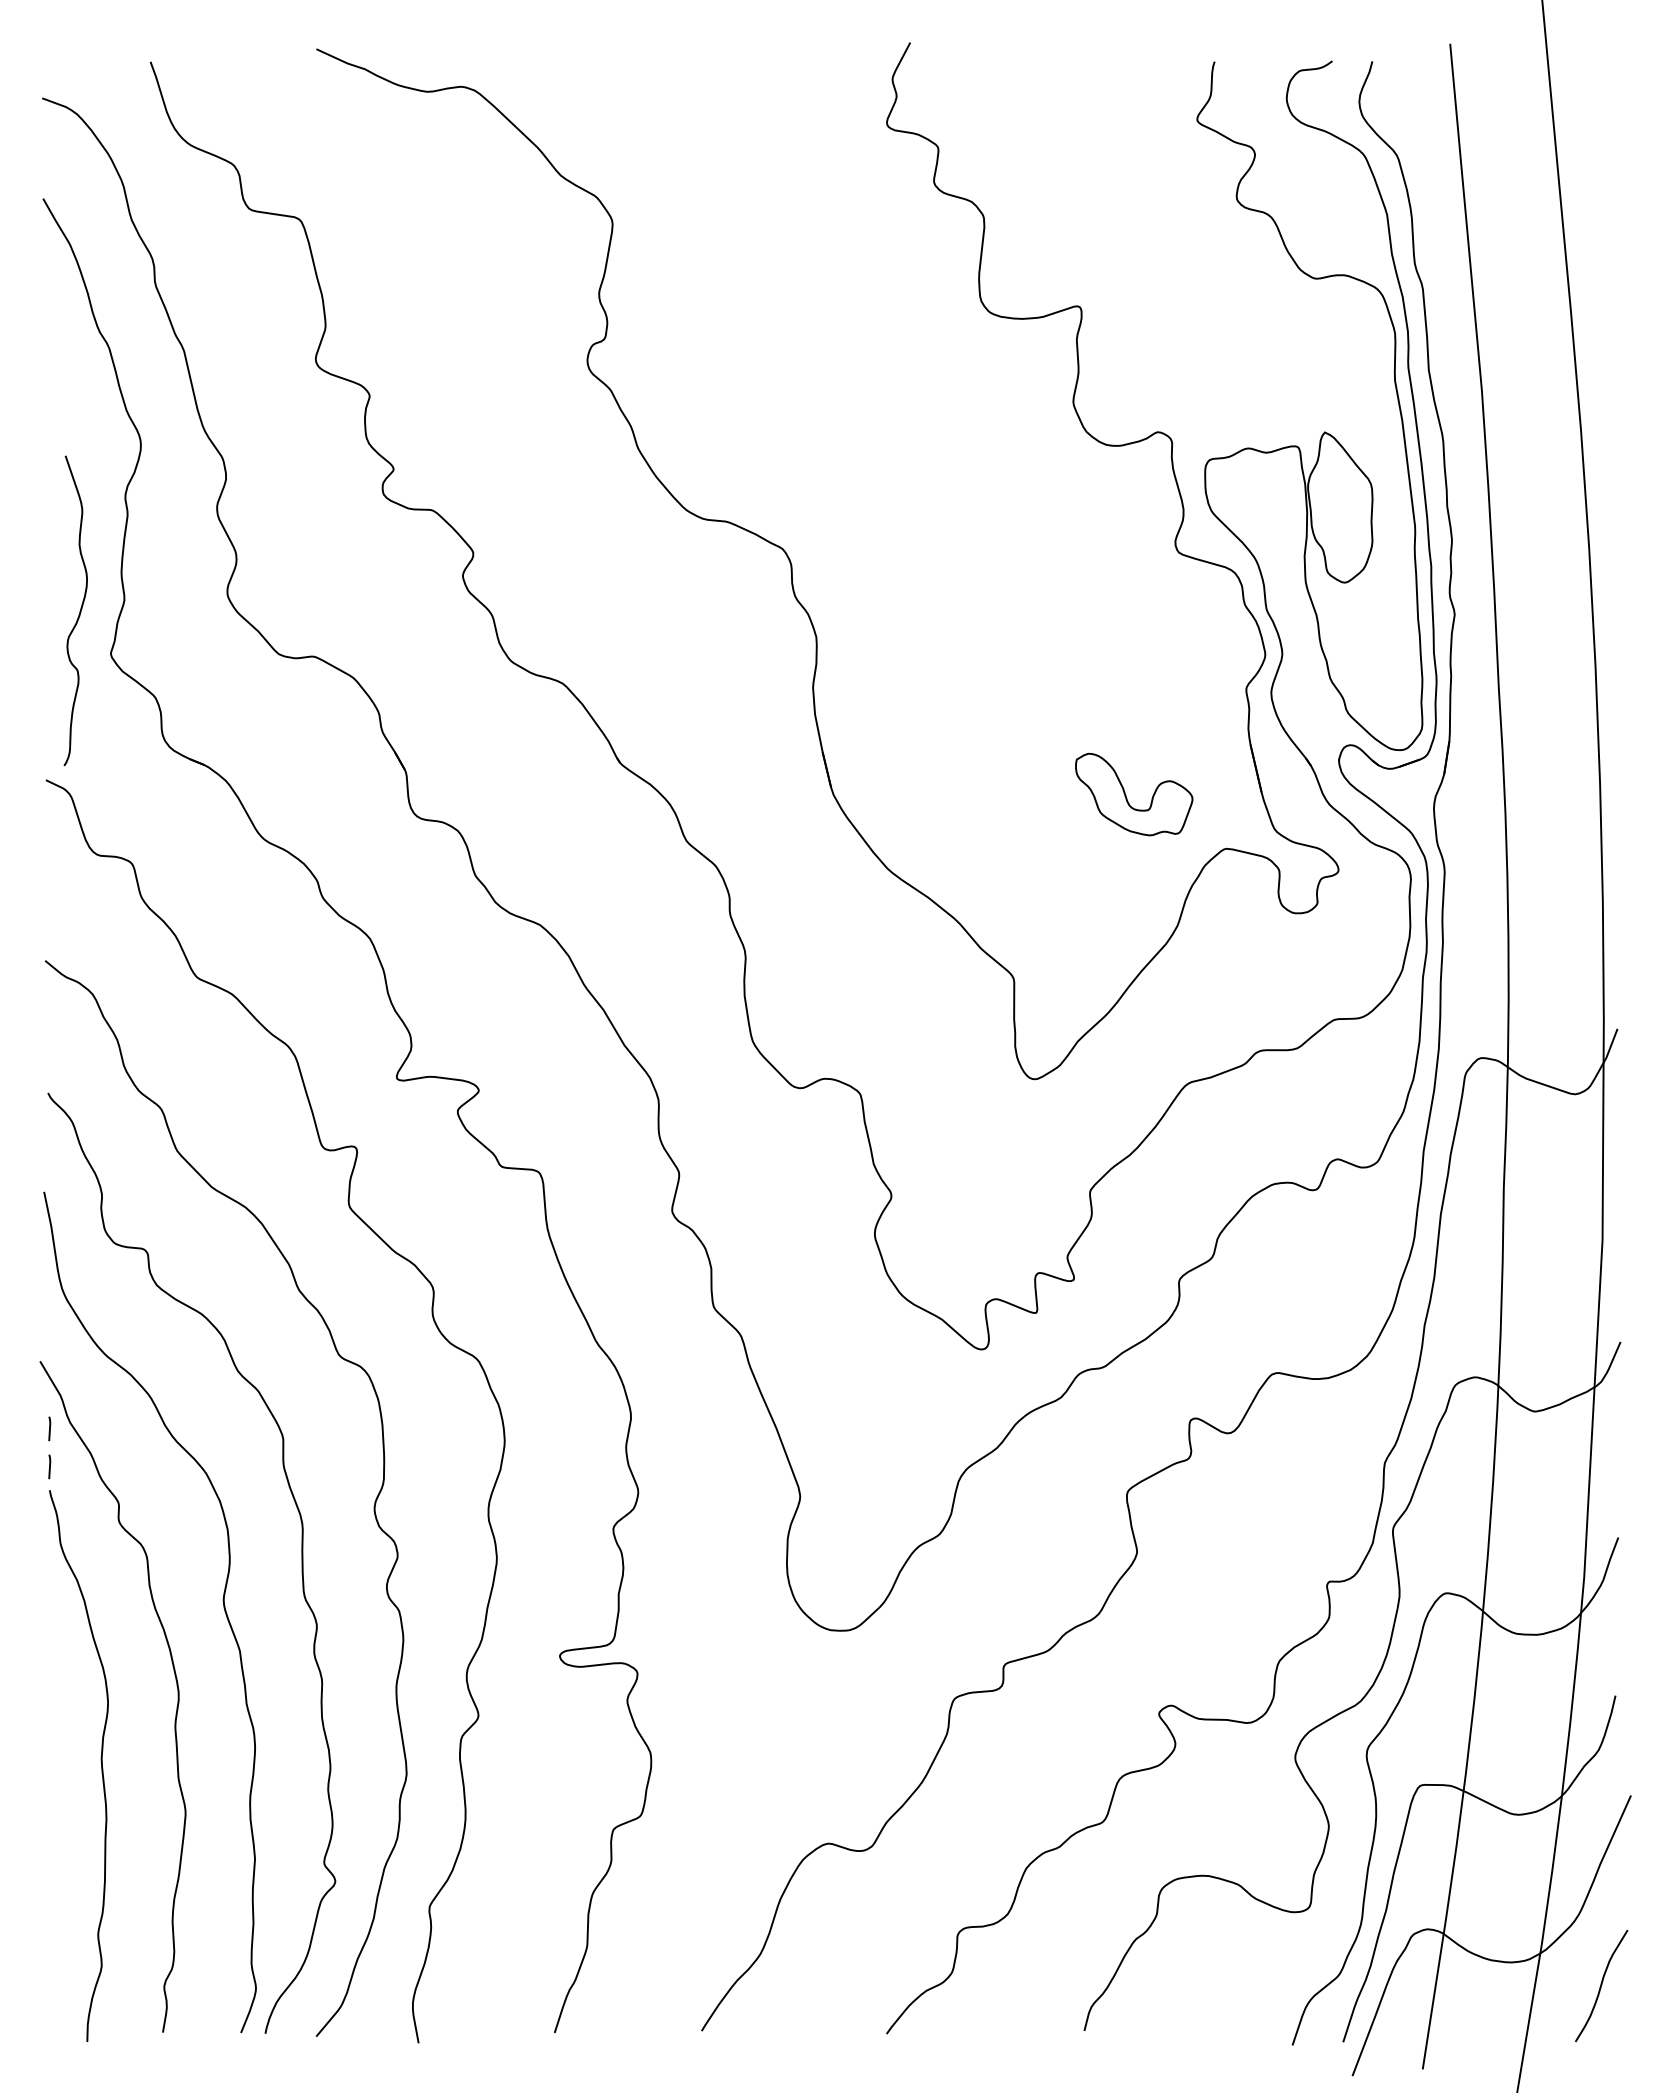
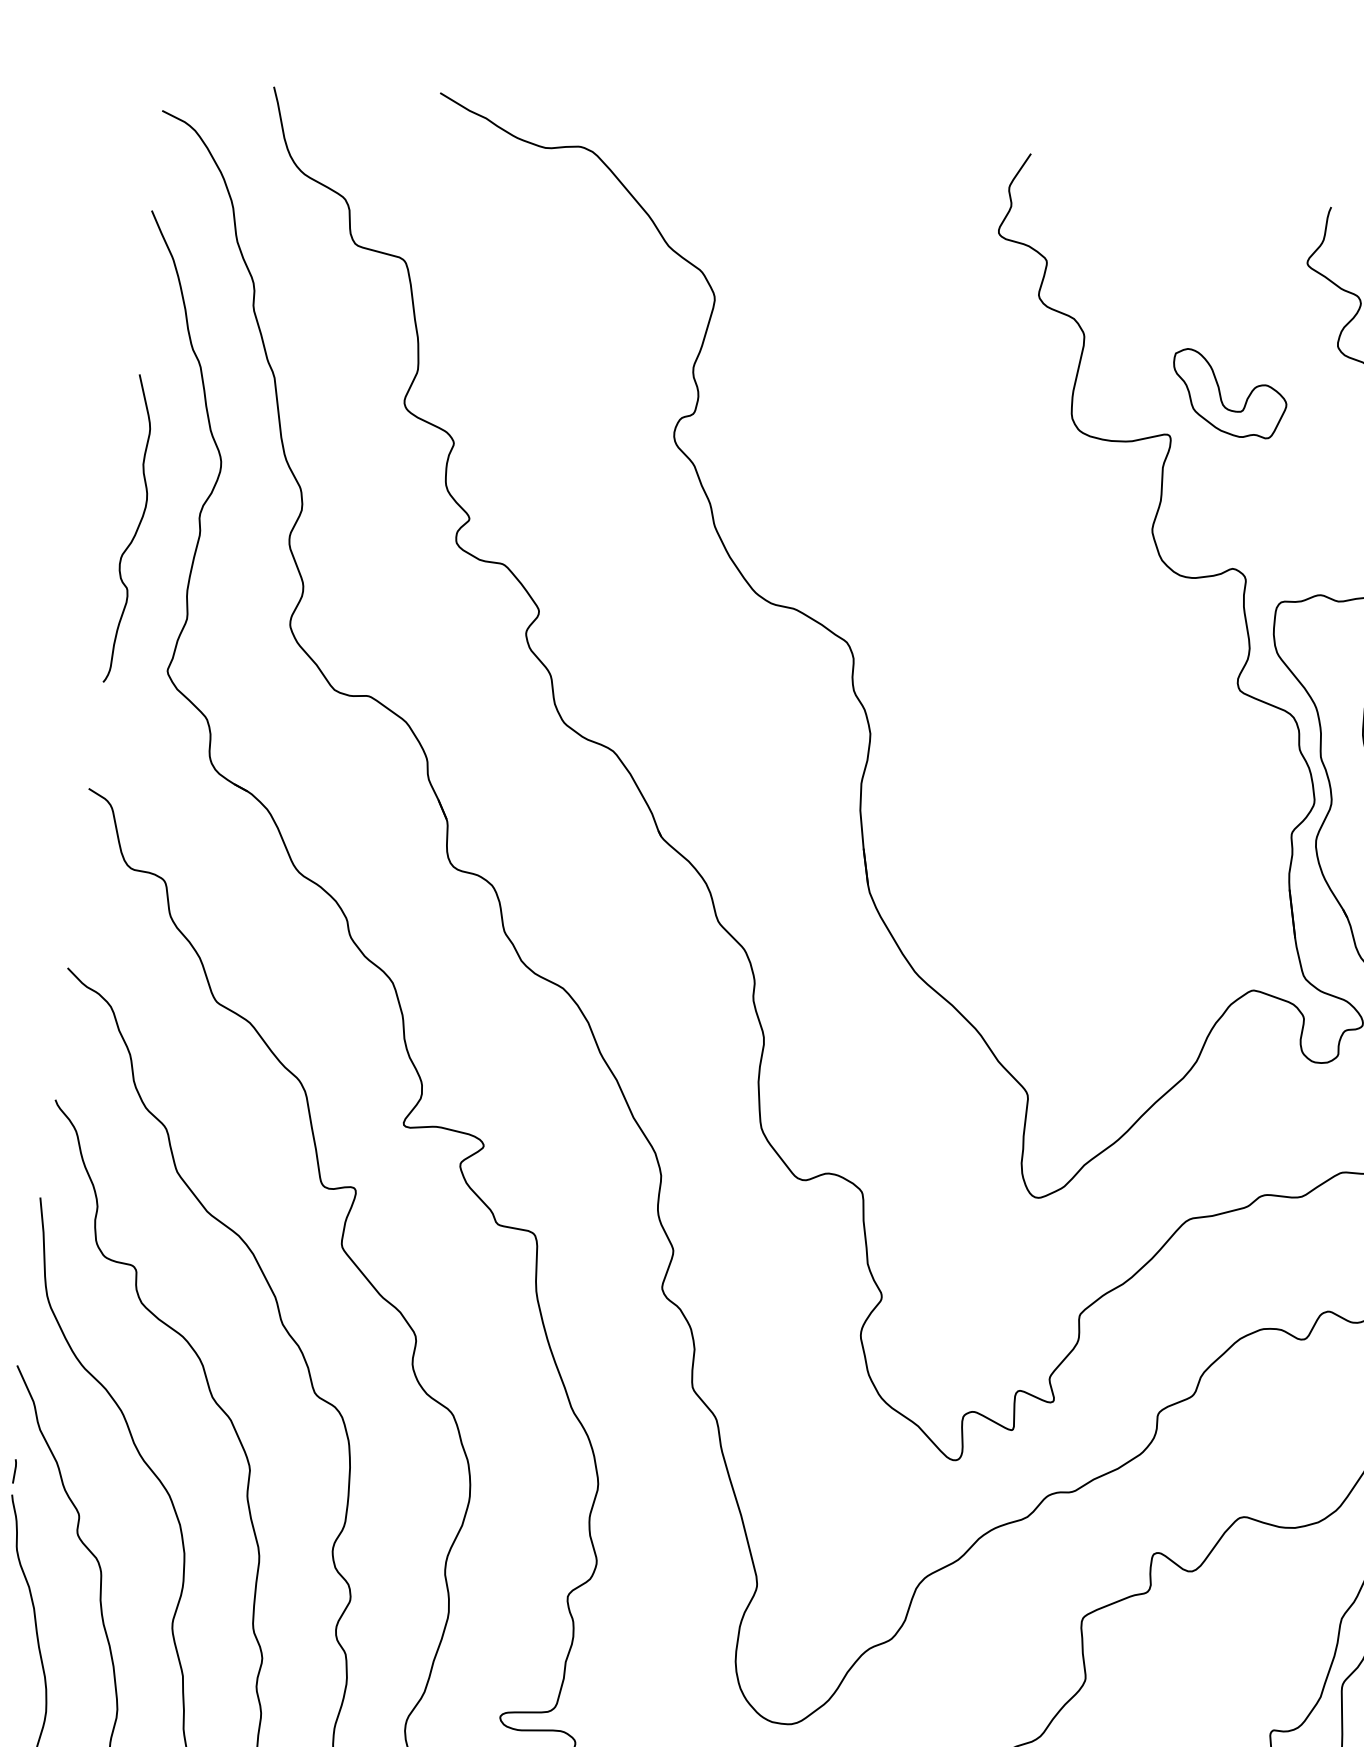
curve: (79, 611) -> (135, 530), moved
part: (1126, 795) -> (1221, 394), moved
line: (49, 1428) -> (18, 1433), removed

